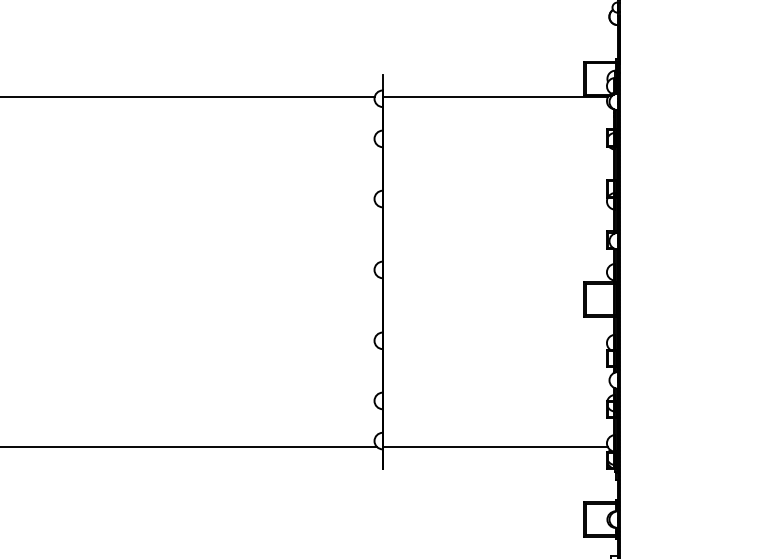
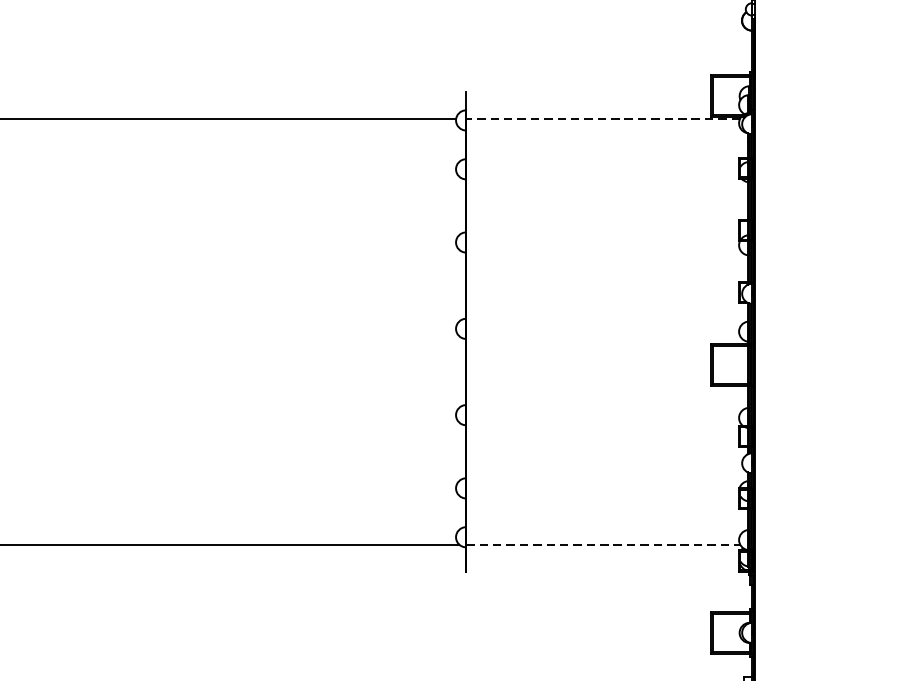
line: (495, 97) -> (603, 118), solid -> dashed
line: (495, 447) -> (603, 545), solid -> dashed

